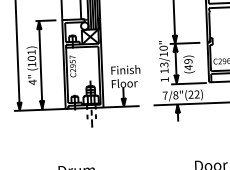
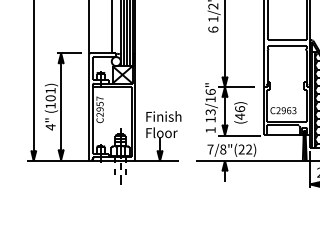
text: (163, 47) -> (210, 91), 13/10" -> 13/16"
text: (188, 61) -> (240, 109), (49) -> (46)

